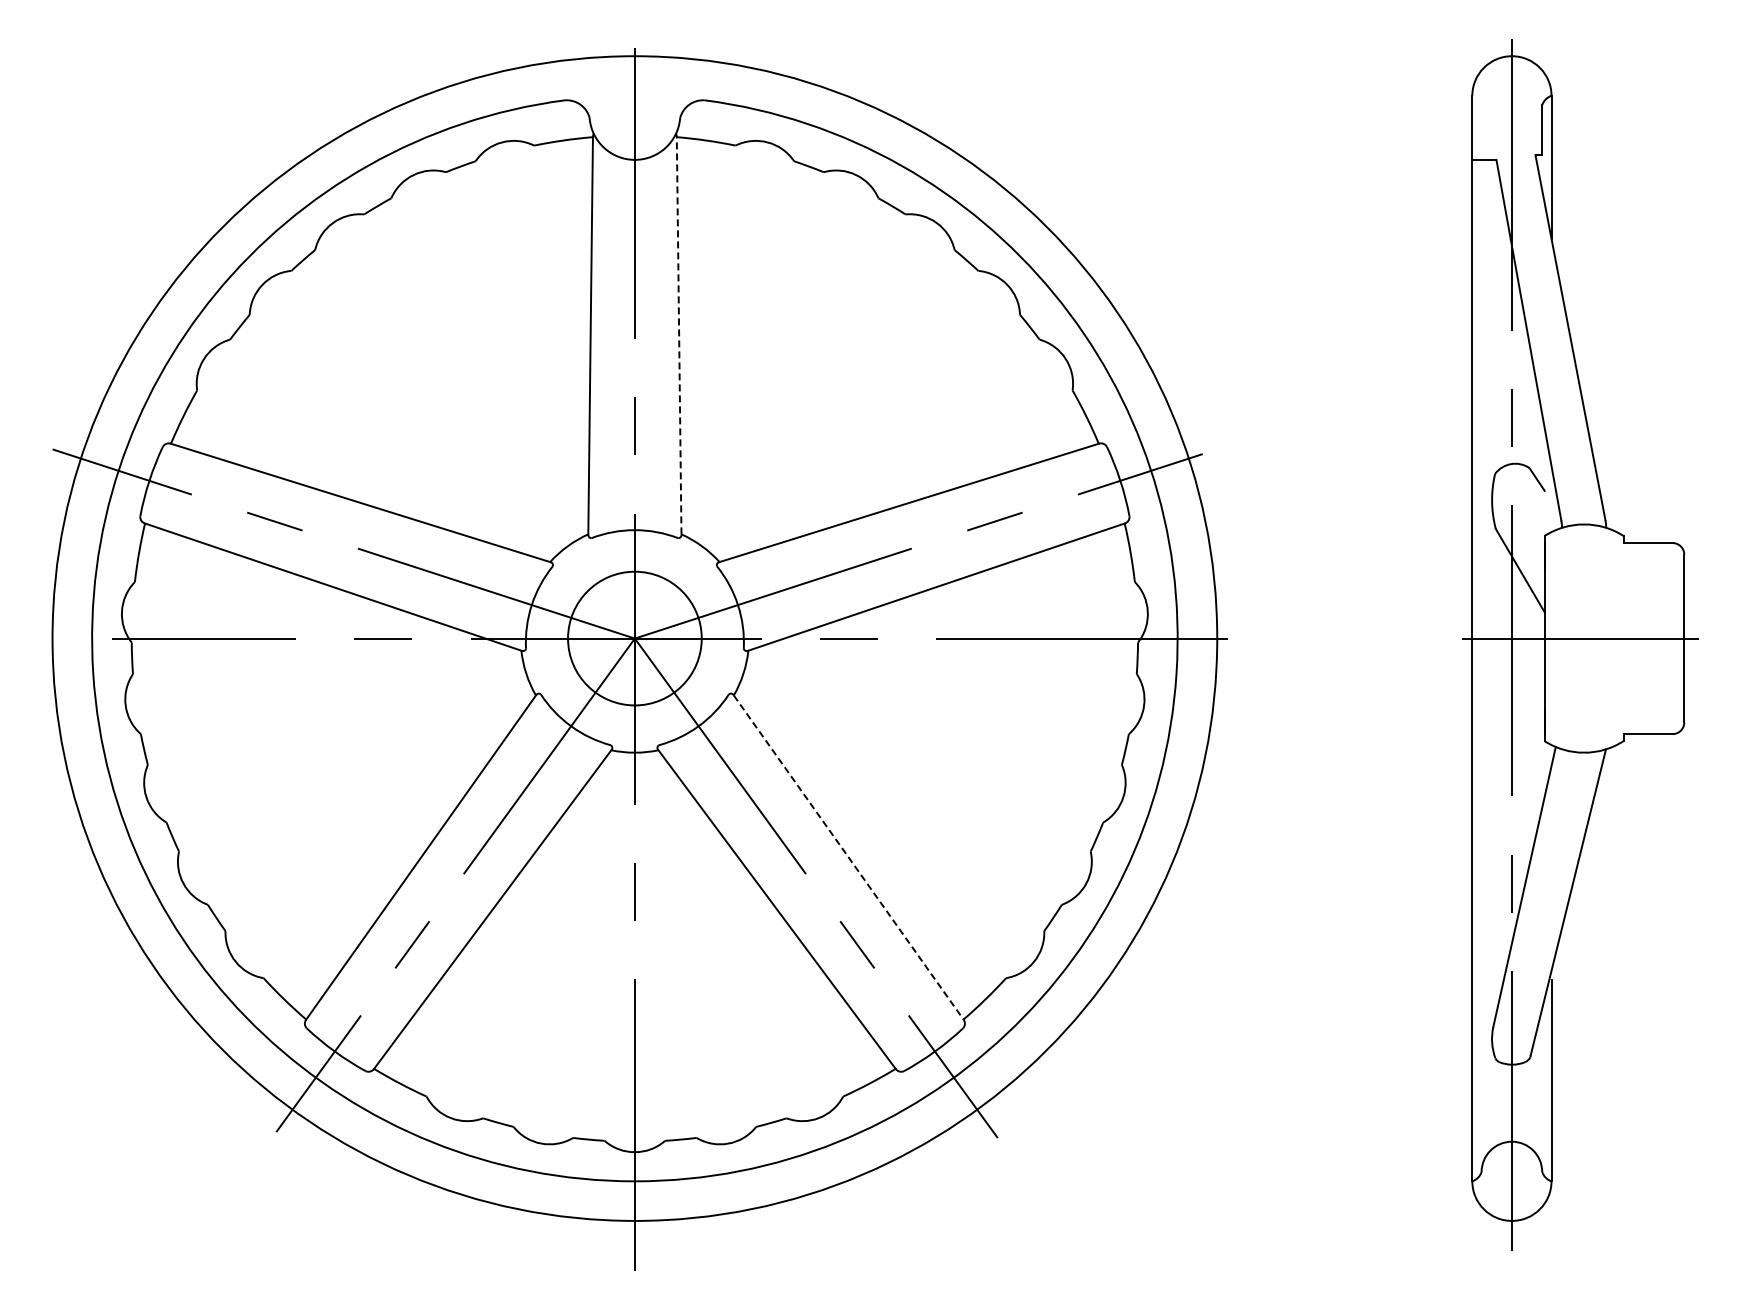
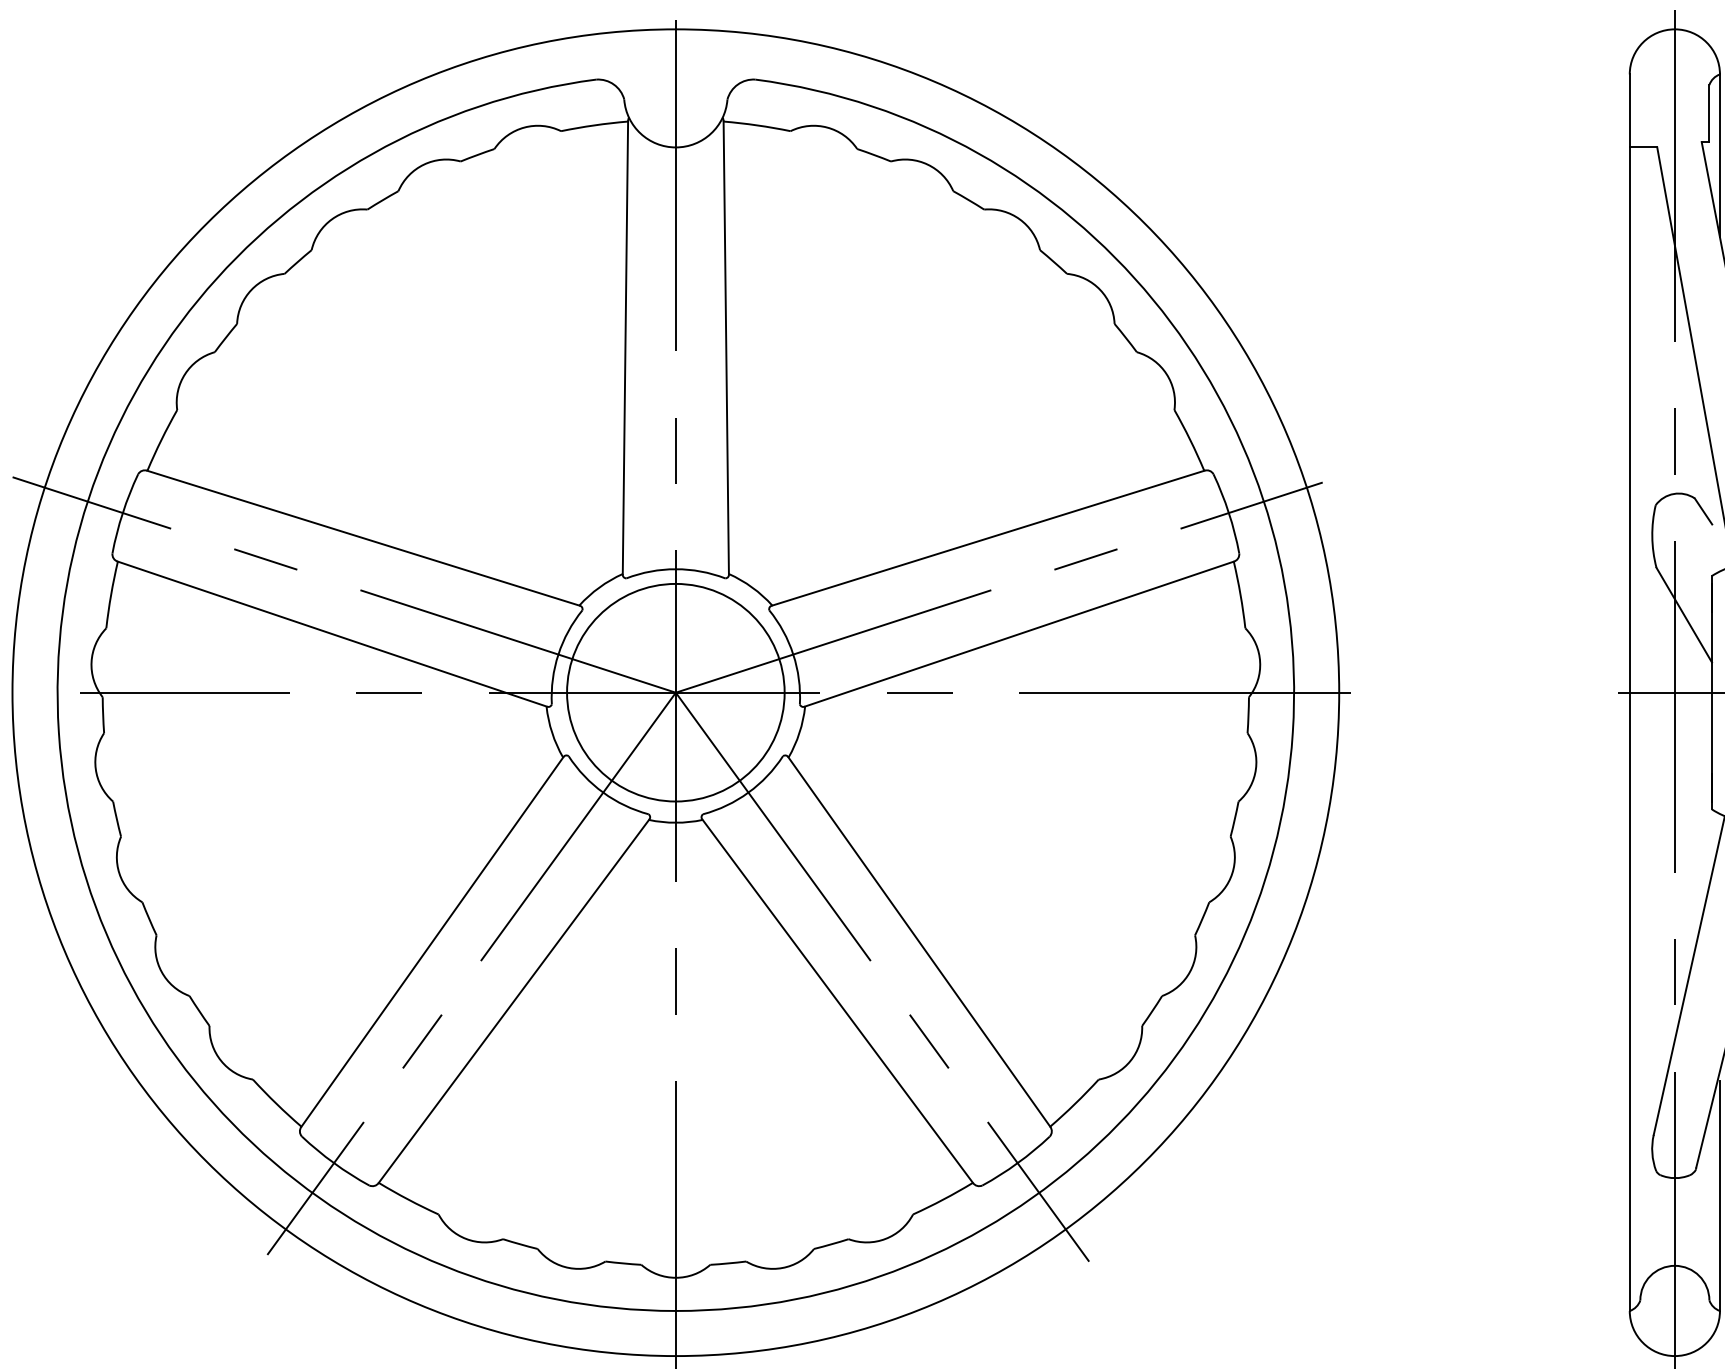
line: (679, 335) -> (726, 347), dashed -> solid
circle: (634, 638) -> (675, 692), size x1.43
line: (848, 857) -> (919, 942), dashed -> solid

